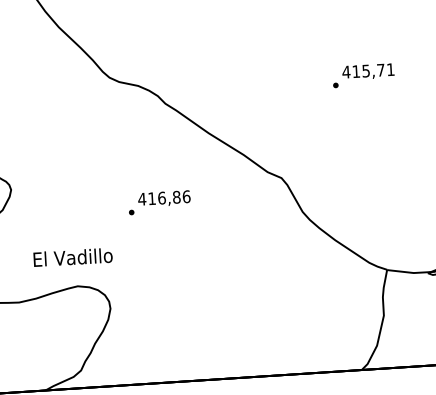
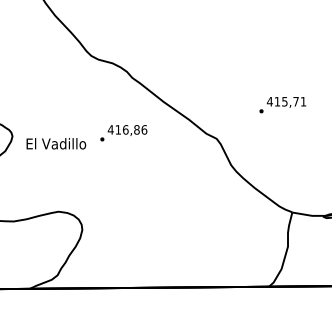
text: (363, 76) -> (282, 105), moved
text: (159, 203) -> (123, 133), moved
text: (73, 257) -> (56, 143), moved

